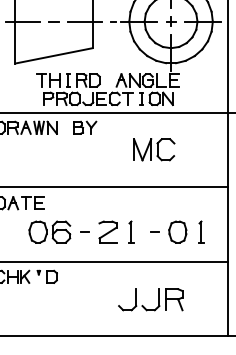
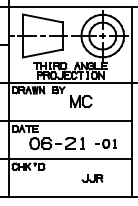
part: (152, 149) -> (80, 101), moved
part: (176, 231) -> (105, 143), size x0.7
part: (150, 299) -> (92, 178), size x0.6

